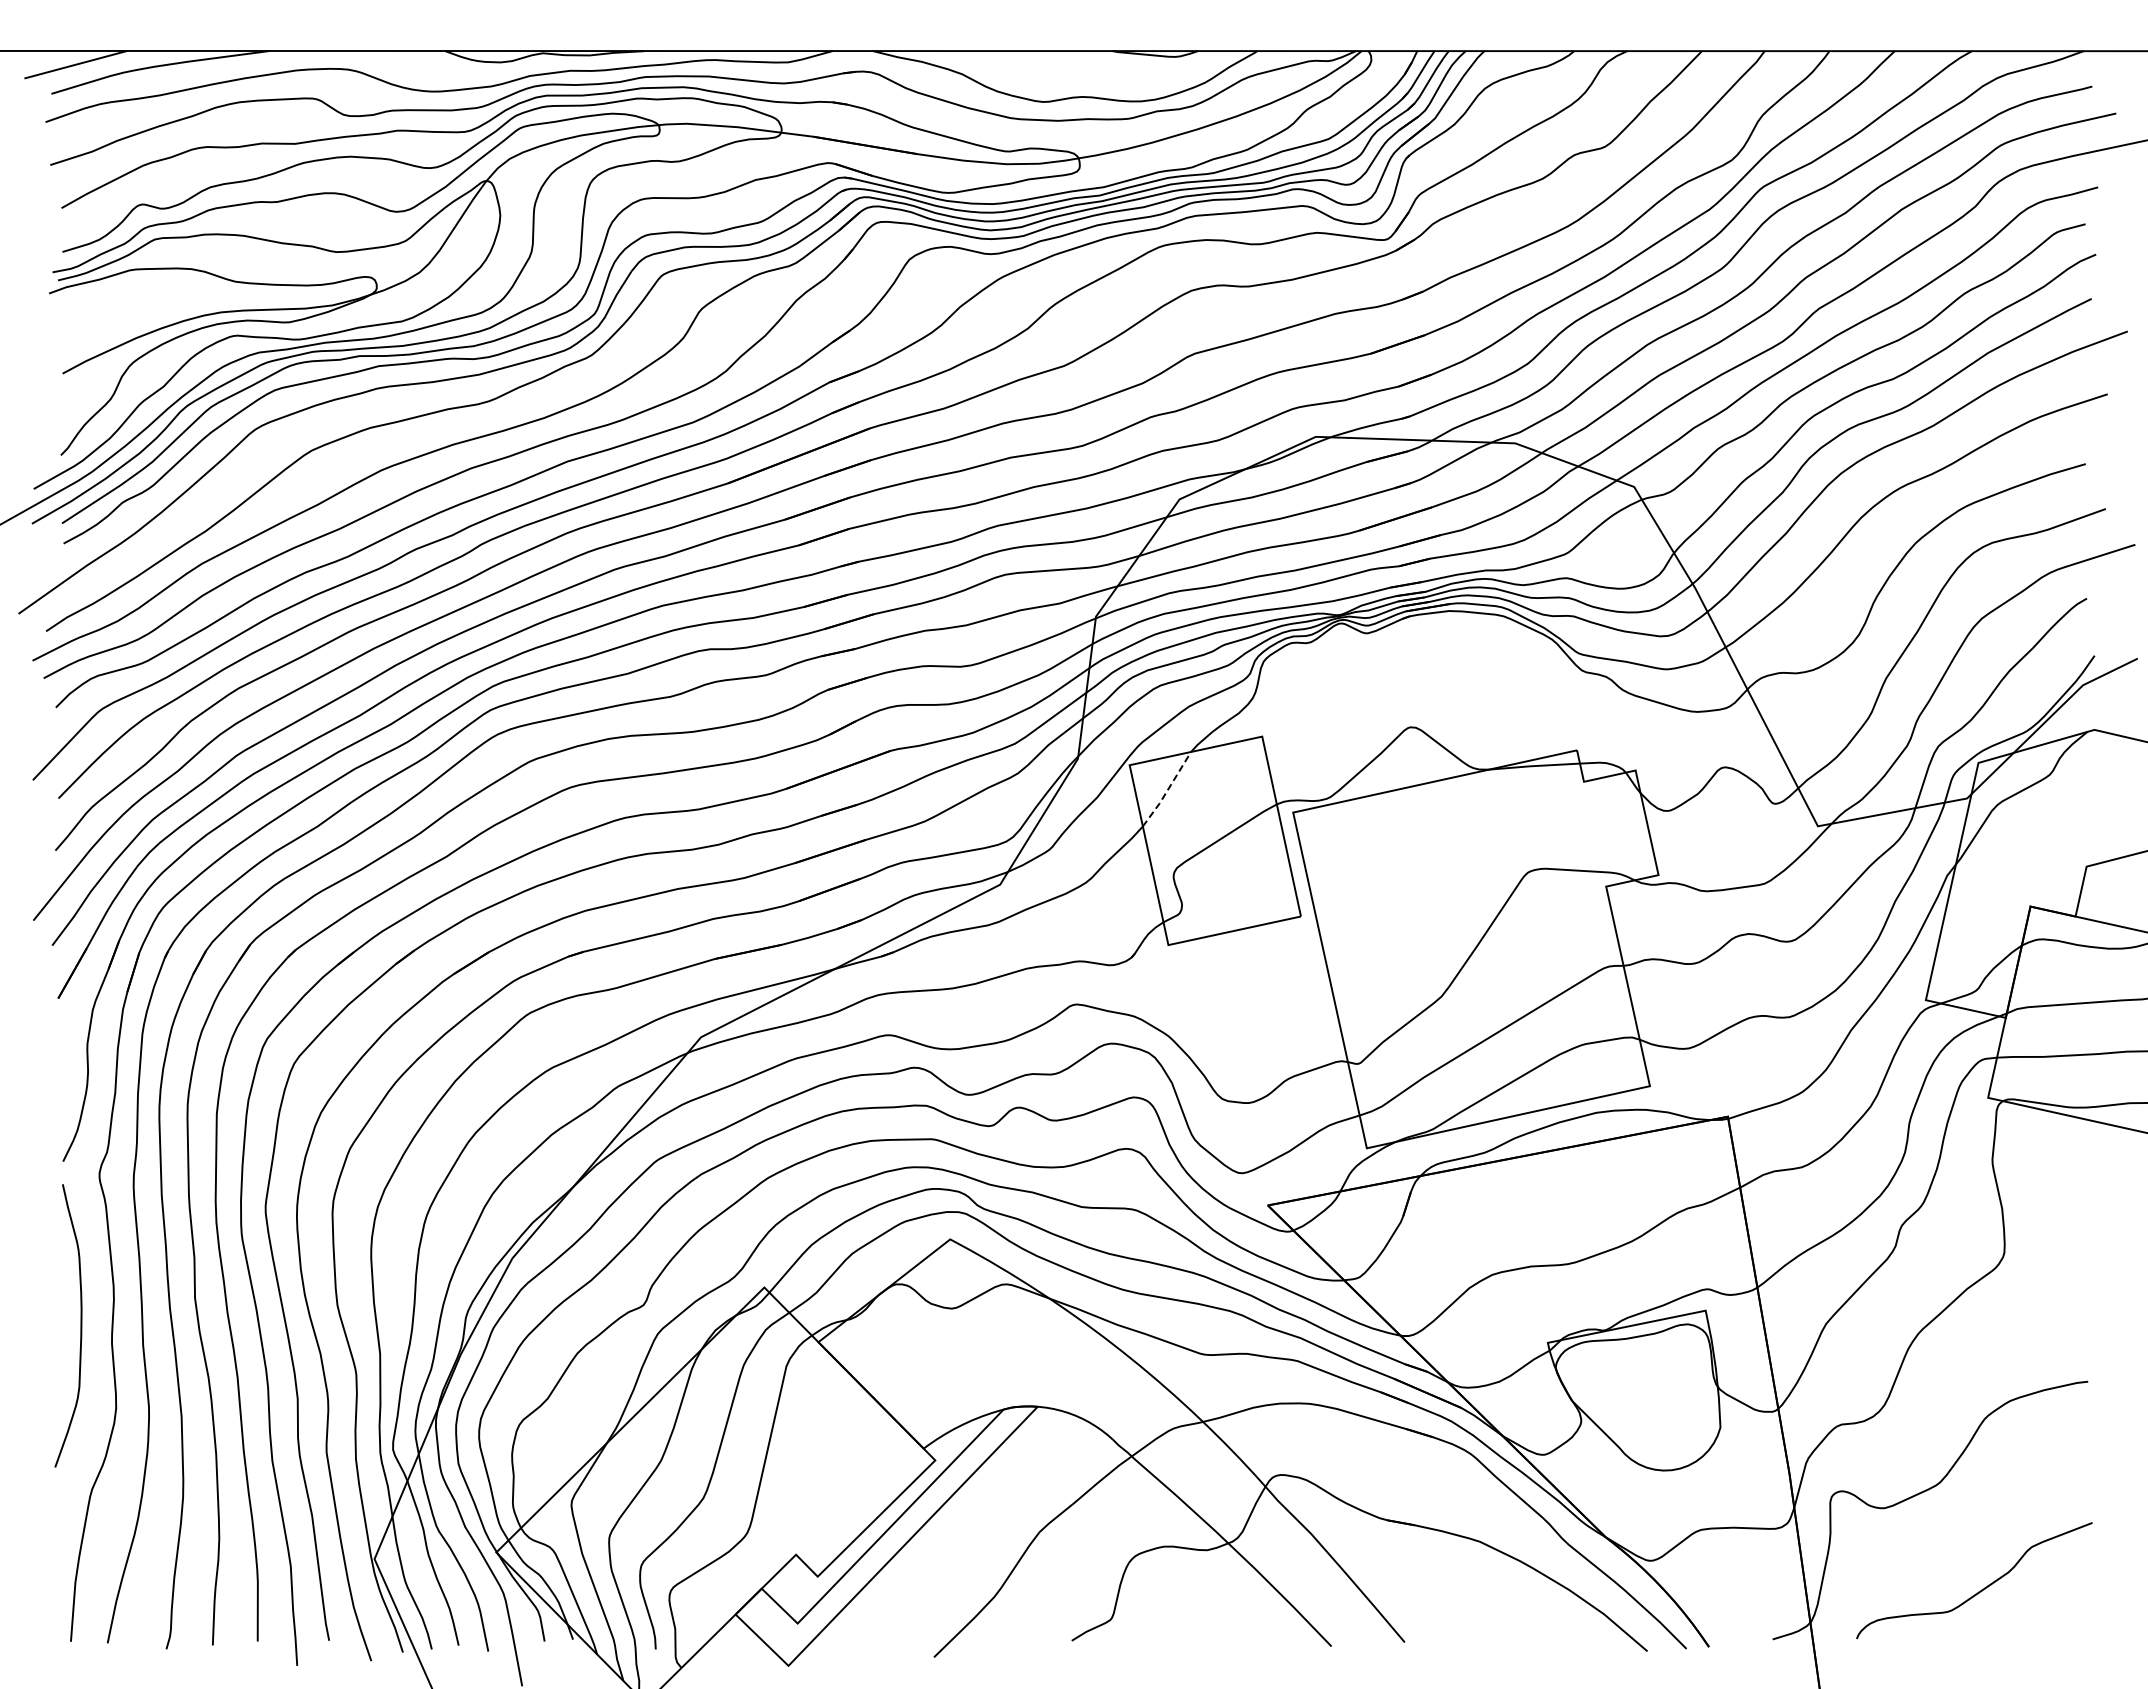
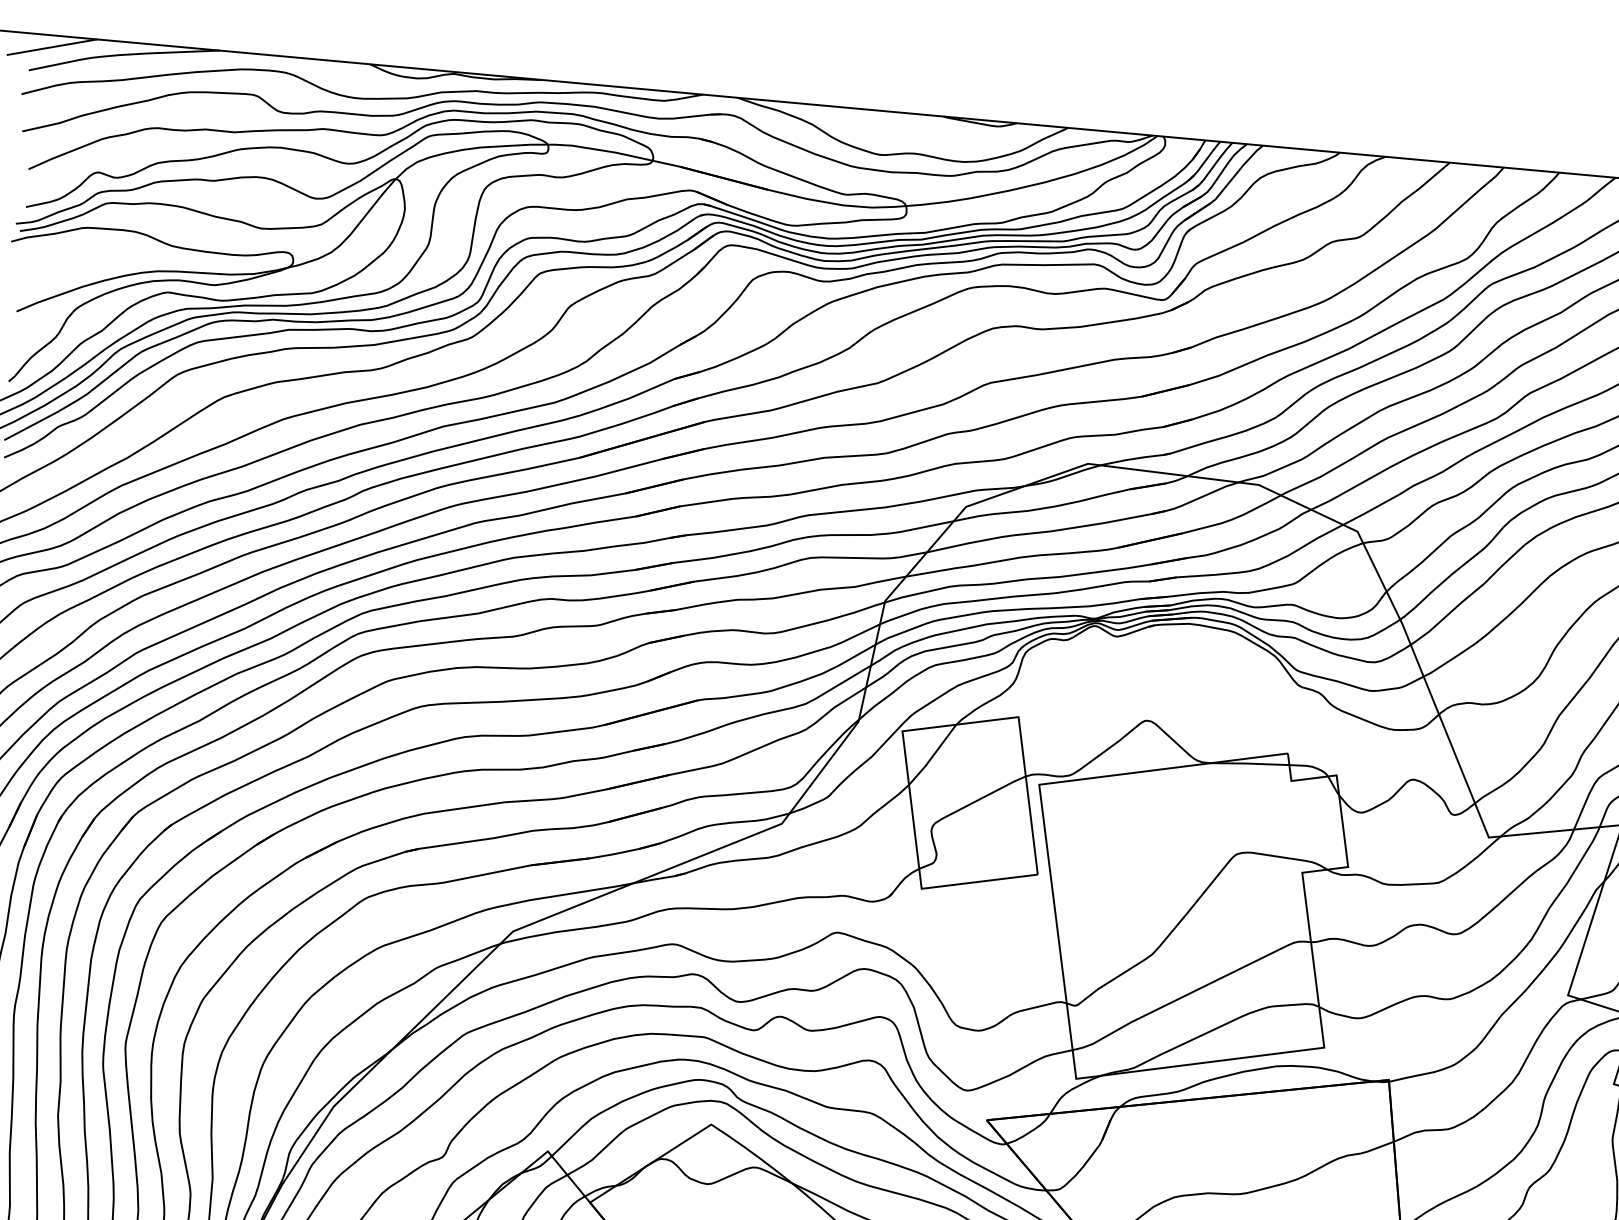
line: (1167, 789) -> (933, 755), dashed -> solid

